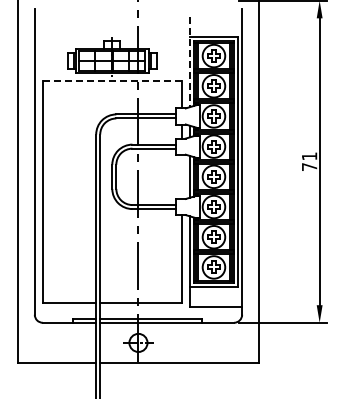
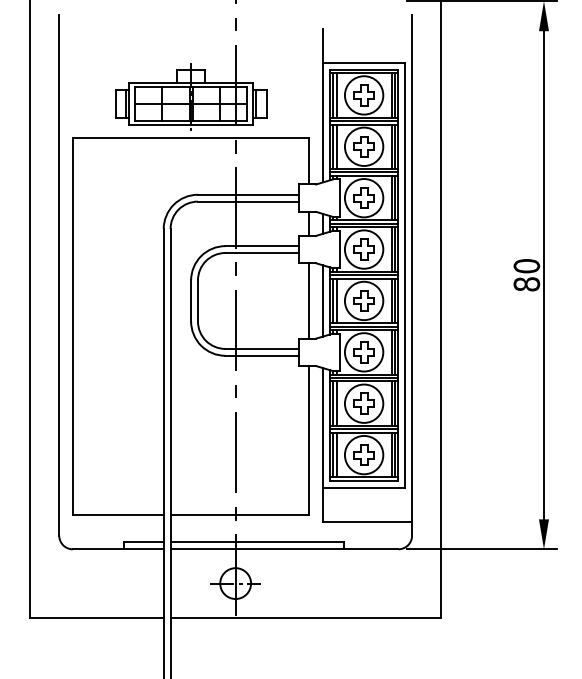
line: (189, 62) -> (322, 106), dashed -> solid
line: (112, 81) -> (191, 138), dashed -> solid
text: (309, 161) -> (526, 274), 71 -> 80
line: (181, 176) -> (308, 300), added

